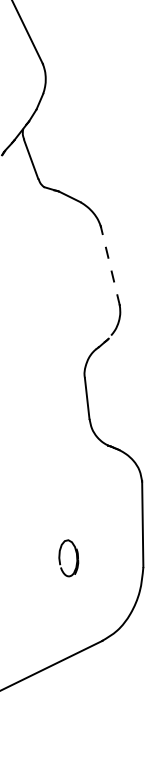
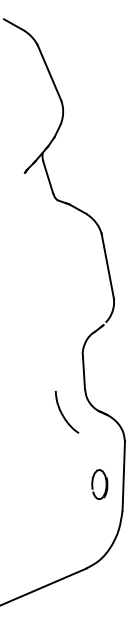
line: (109, 266) -> (107, 266), dashed -> solid
curve: (63, 449) -> (62, 412), added
part: (68, 558) -> (99, 484), moved

